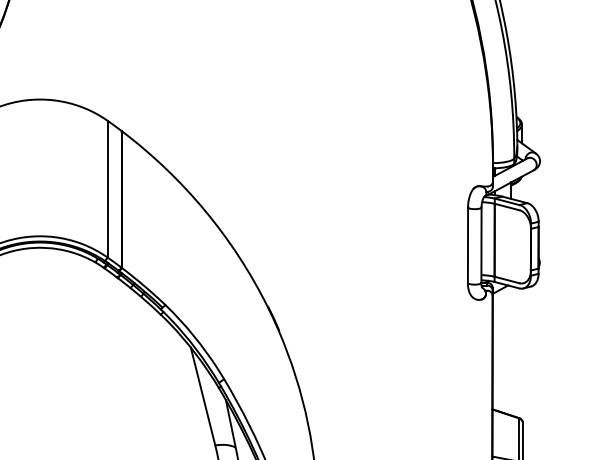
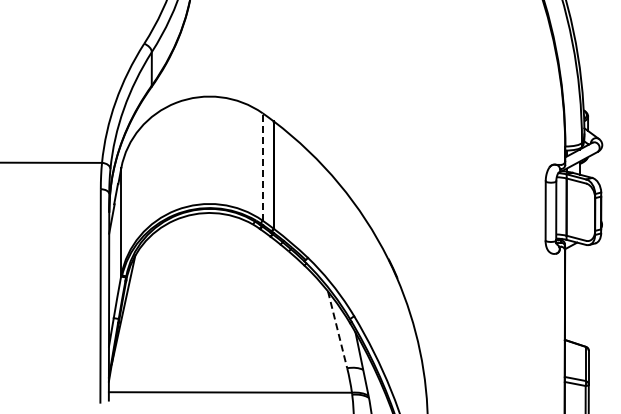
line: (107, 189) -> (262, 167), solid -> dashed
line: (202, 396) -> (337, 329), solid -> dashed

